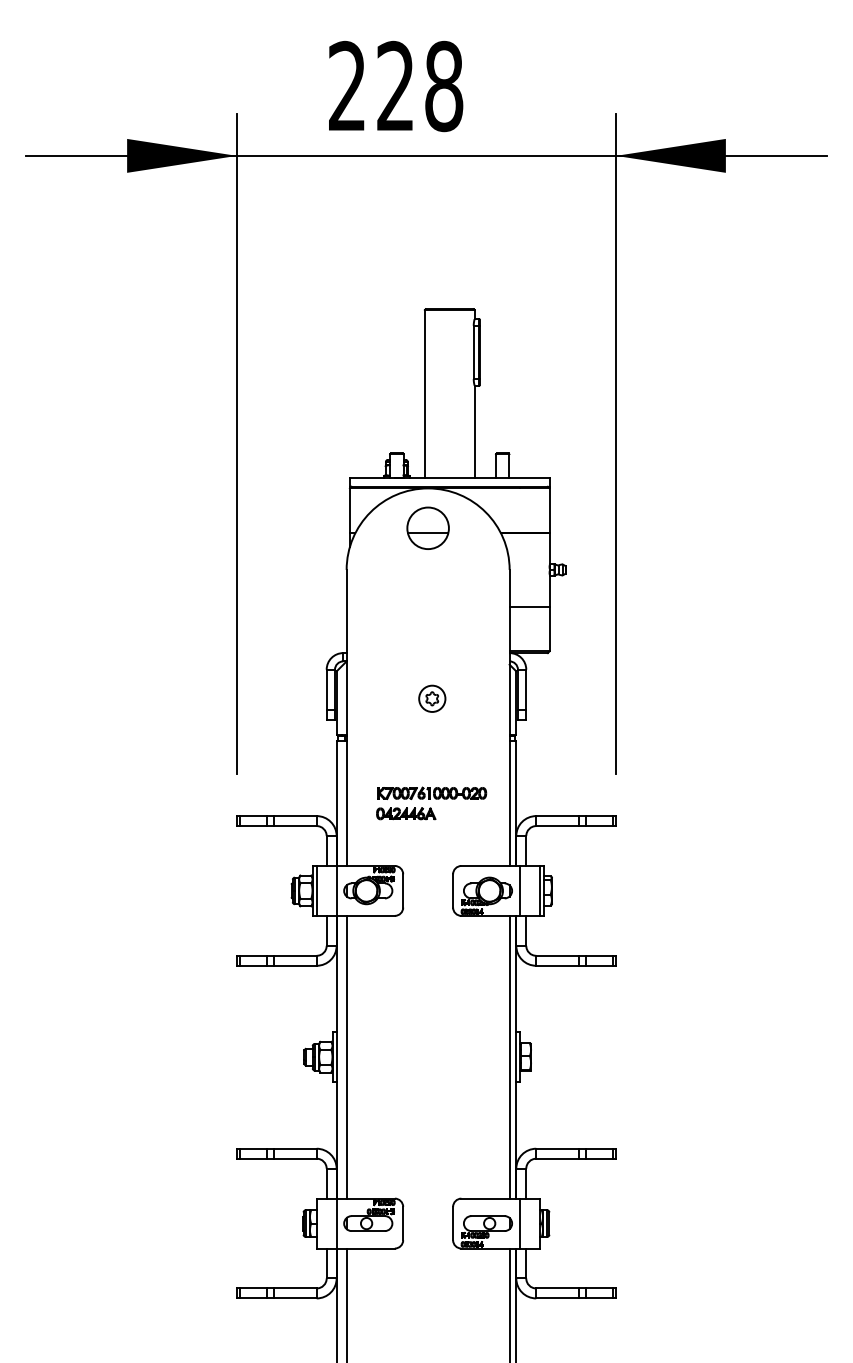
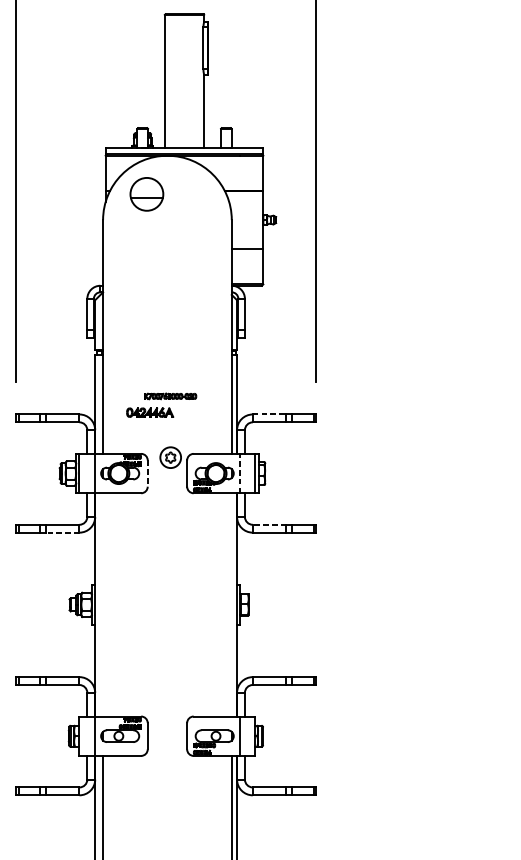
part: (427, 527) -> (146, 193), moved
part: (432, 698) -> (170, 457), moved
part: (432, 792) -> (170, 395), size x0.6
line: (557, 816) -> (269, 414), solid -> dashed
line: (403, 890) -> (147, 473), solid -> dashed
line: (519, 890) -> (239, 473), solid -> dashed
line: (556, 955) -> (268, 524), solid -> dashed
line: (295, 965) -> (62, 532), solid -> dashed
line: (346, 1056) -> (102, 604), removed
line: (509, 1056) -> (231, 604), removed

